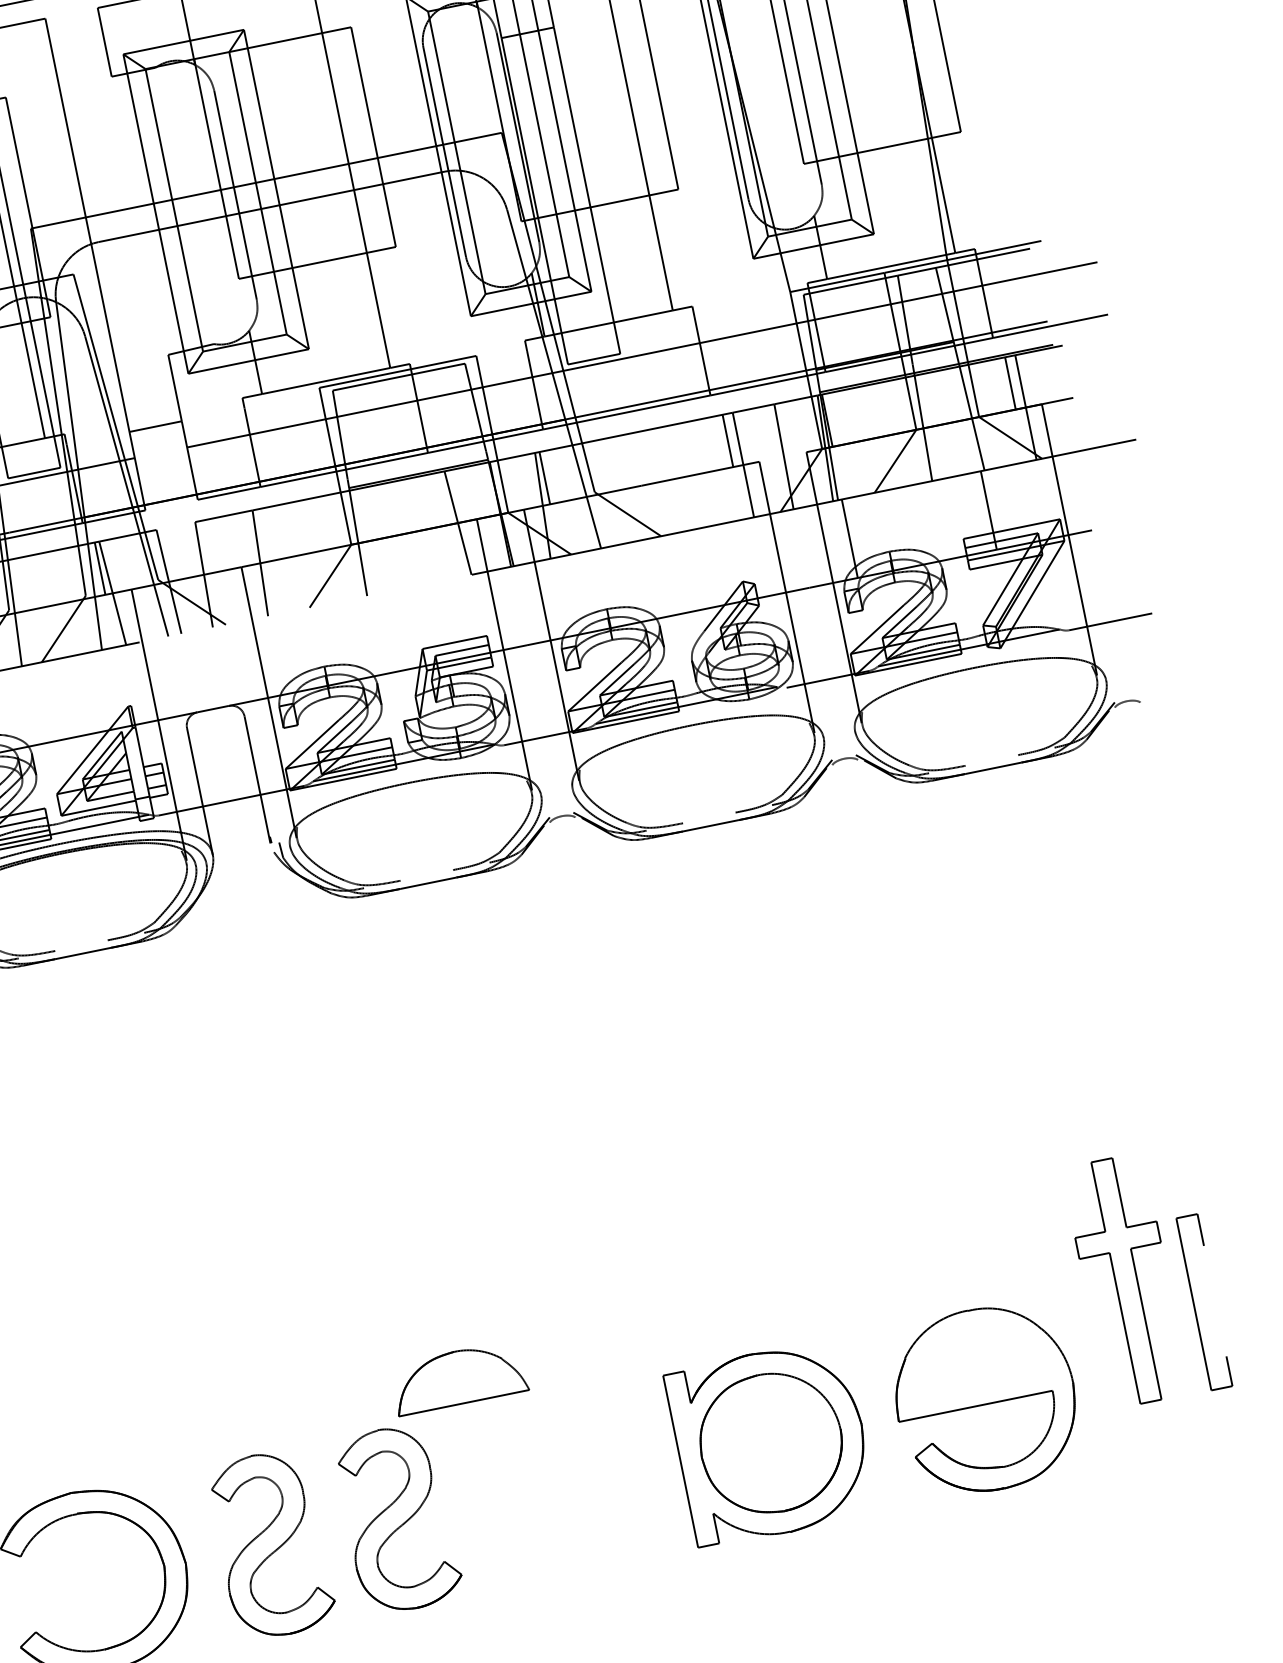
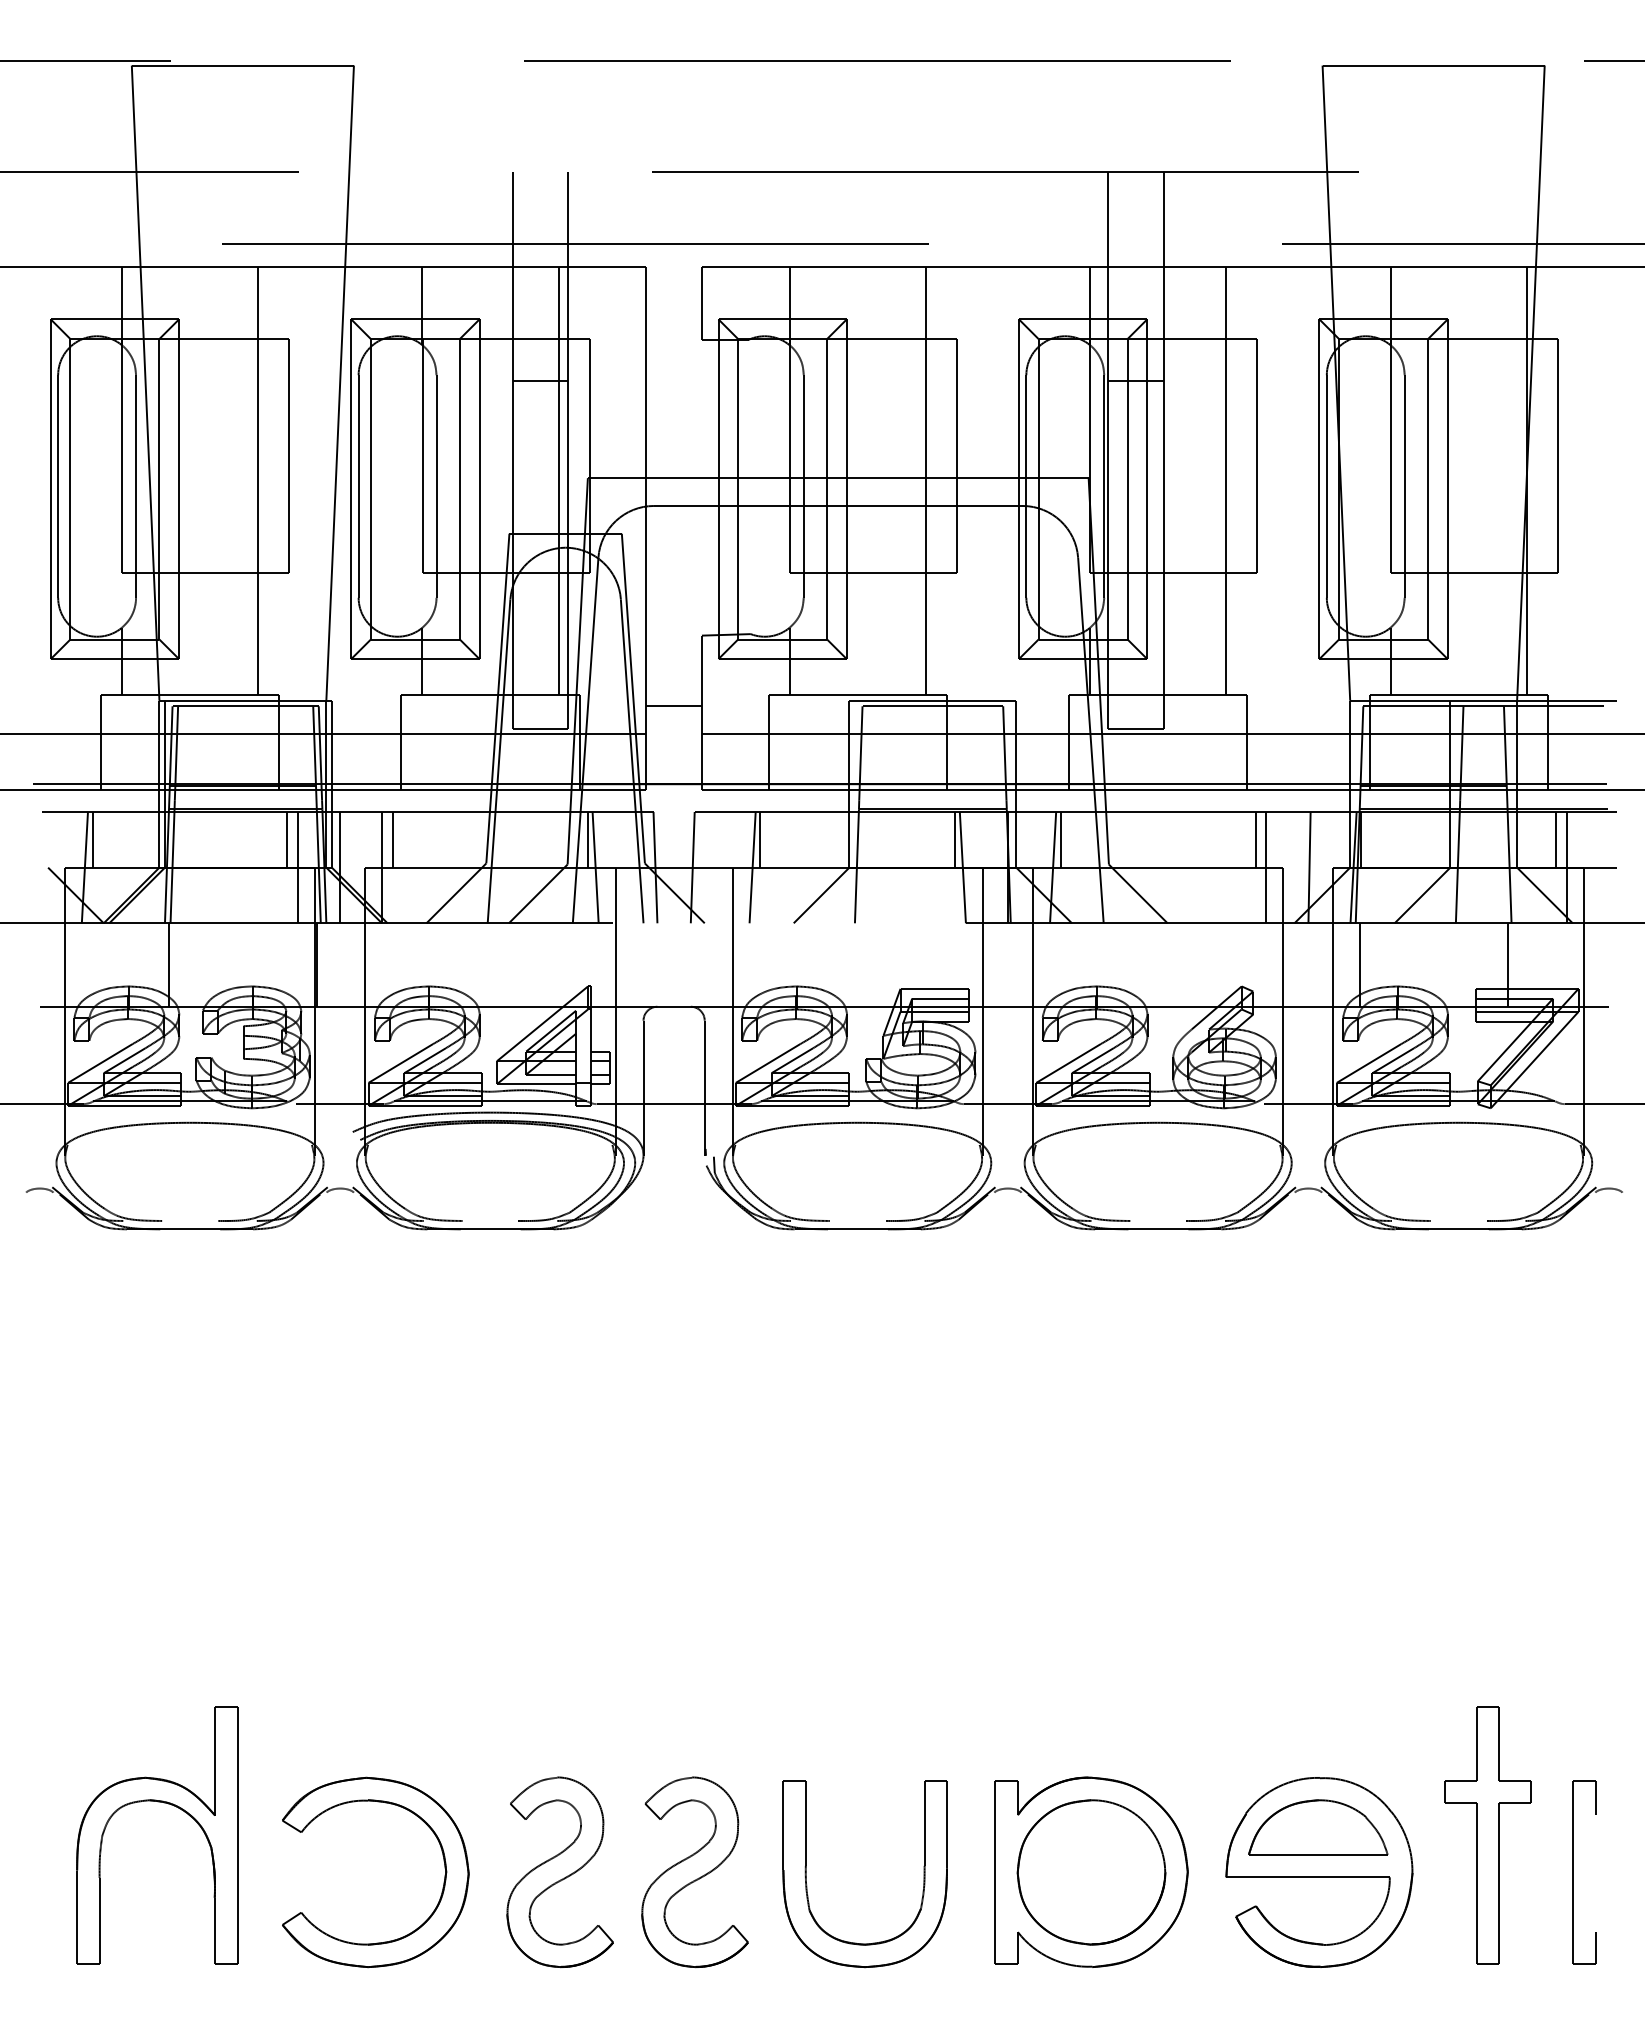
line: (445, 498) -> (955, 839), added
line: (262, 535) -> (760, 839), added
part: (1125, 1281) -> (1487, 1835), moved
part: (1194, 1304) -> (1573, 1872), moved
part: (459, 1377) -> (1318, 1827), moved
part: (503, 1499) -> (806, 1874), added

